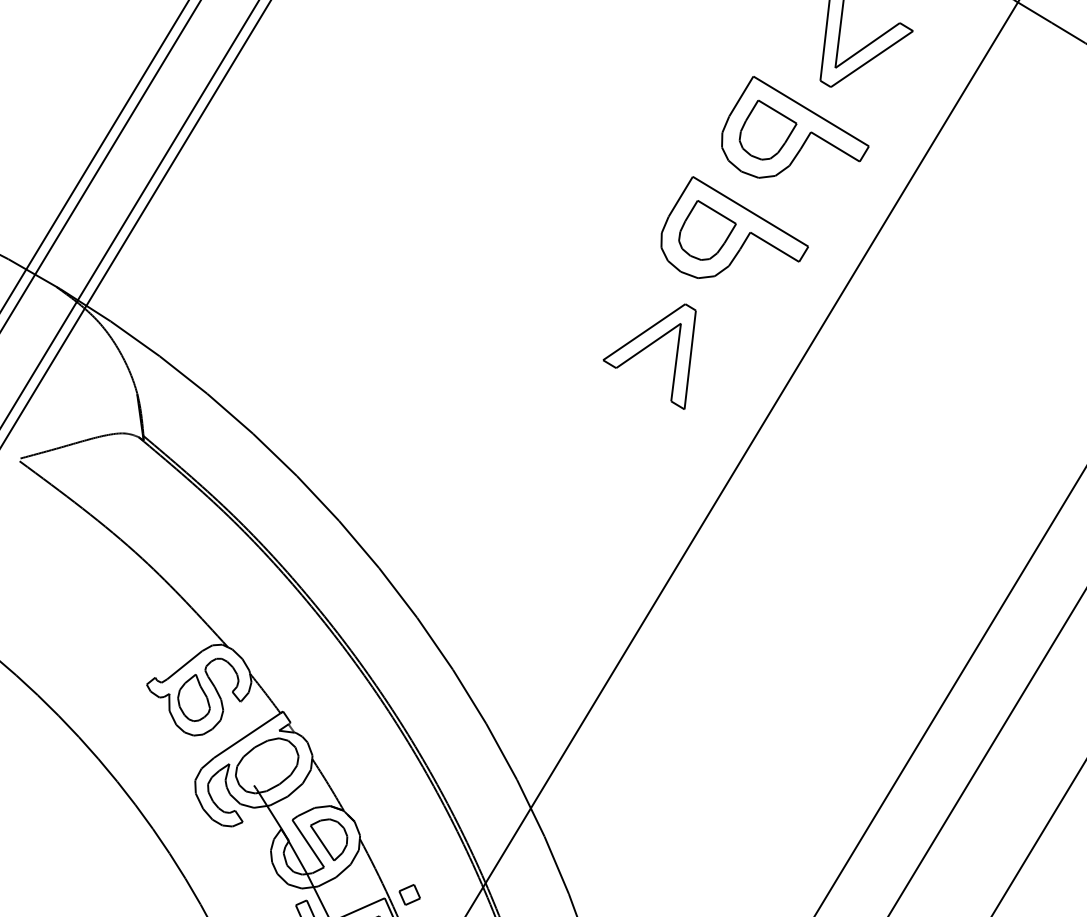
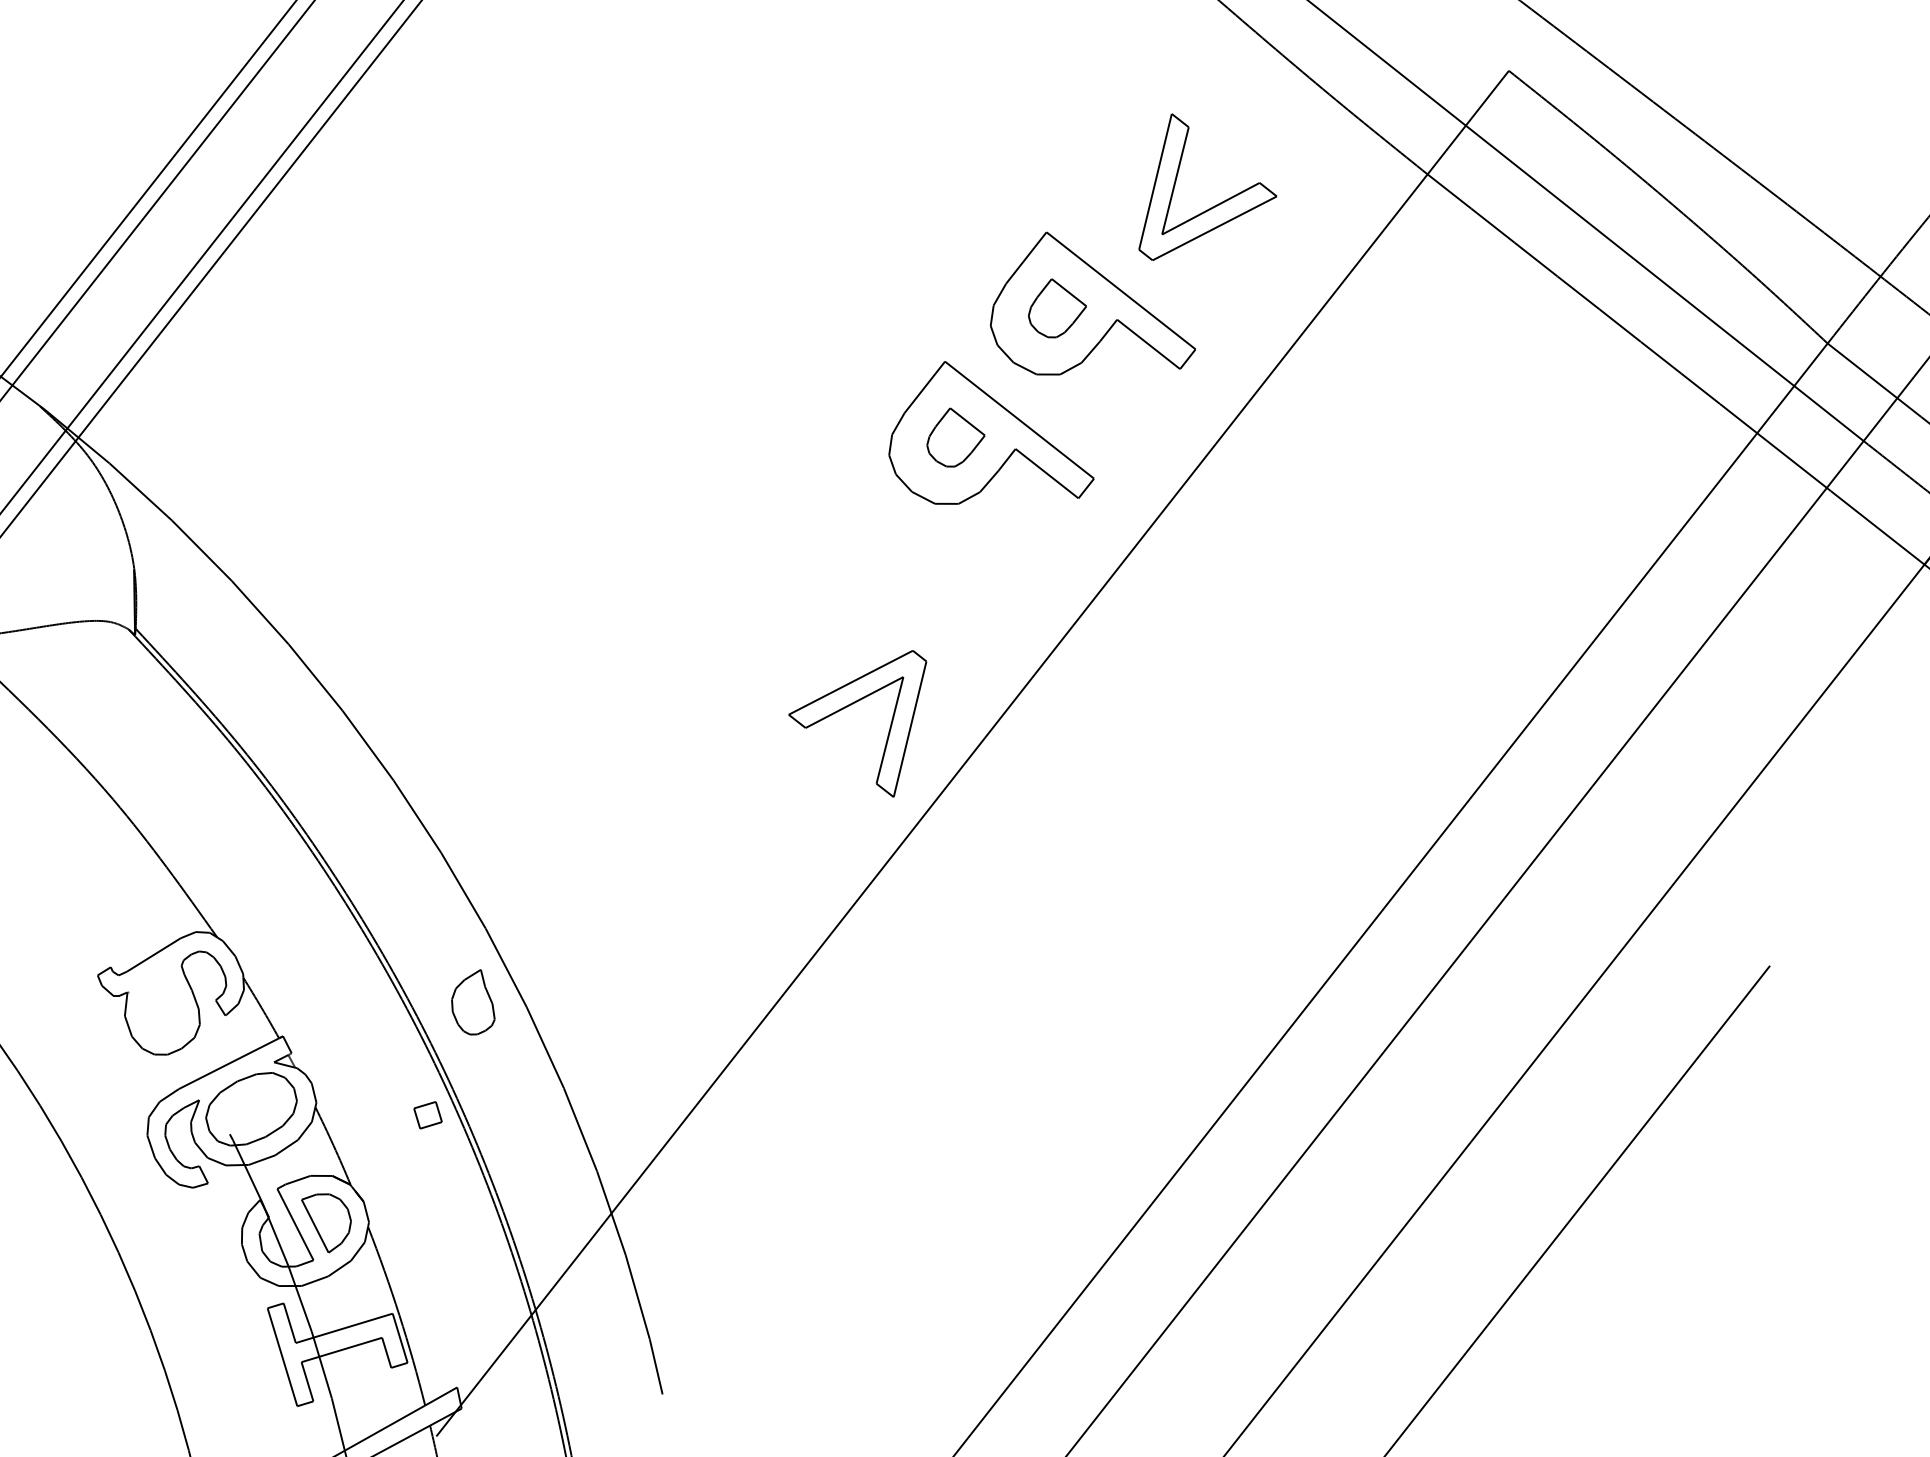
part: (767, 129) -> (1057, 308), size x0.7
part: (706, 229) -> (955, 437), size x0.7
part: (645, 349) -> (849, 706), moved
part: (193, 698) -> (473, 1002), moved
part: (409, 895) -> (427, 1115), moved

